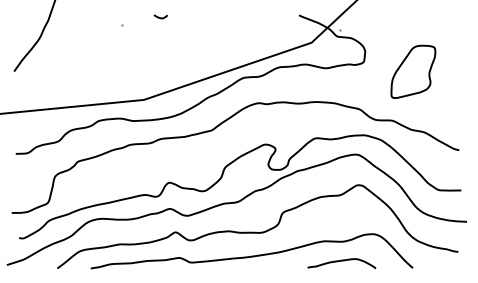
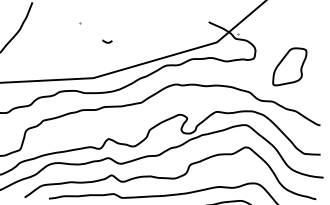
curve: (160, 17) -> (107, 42), moved

